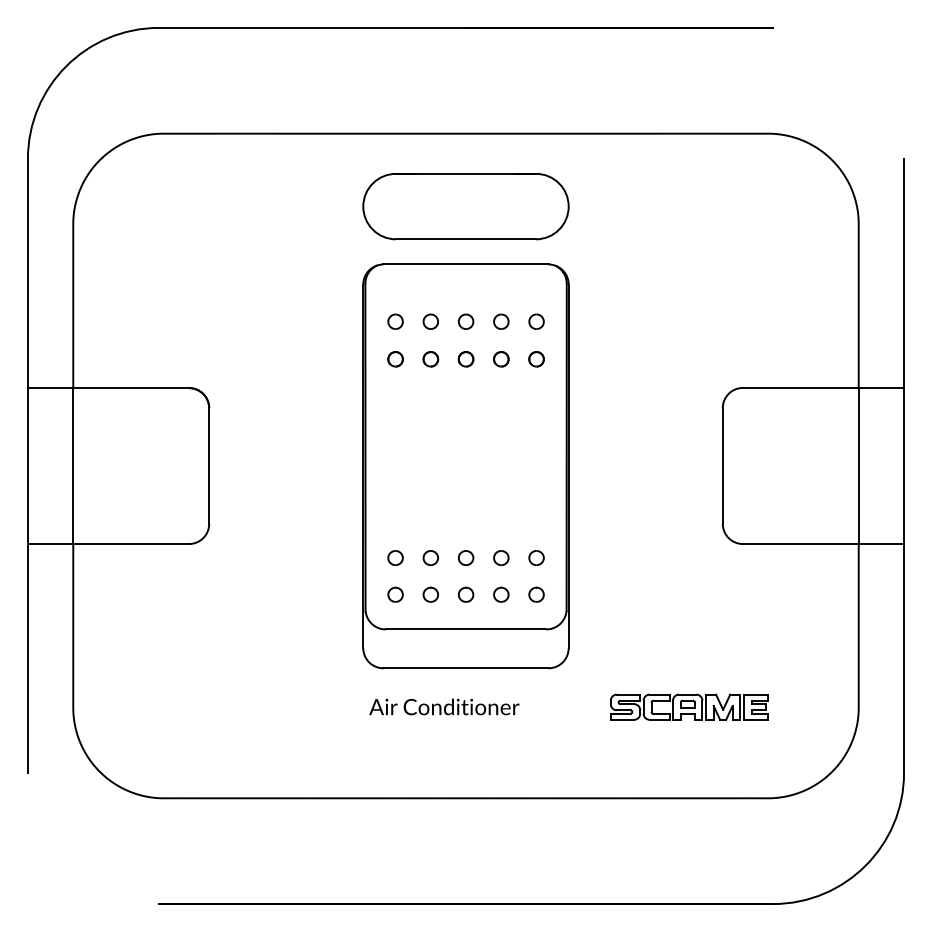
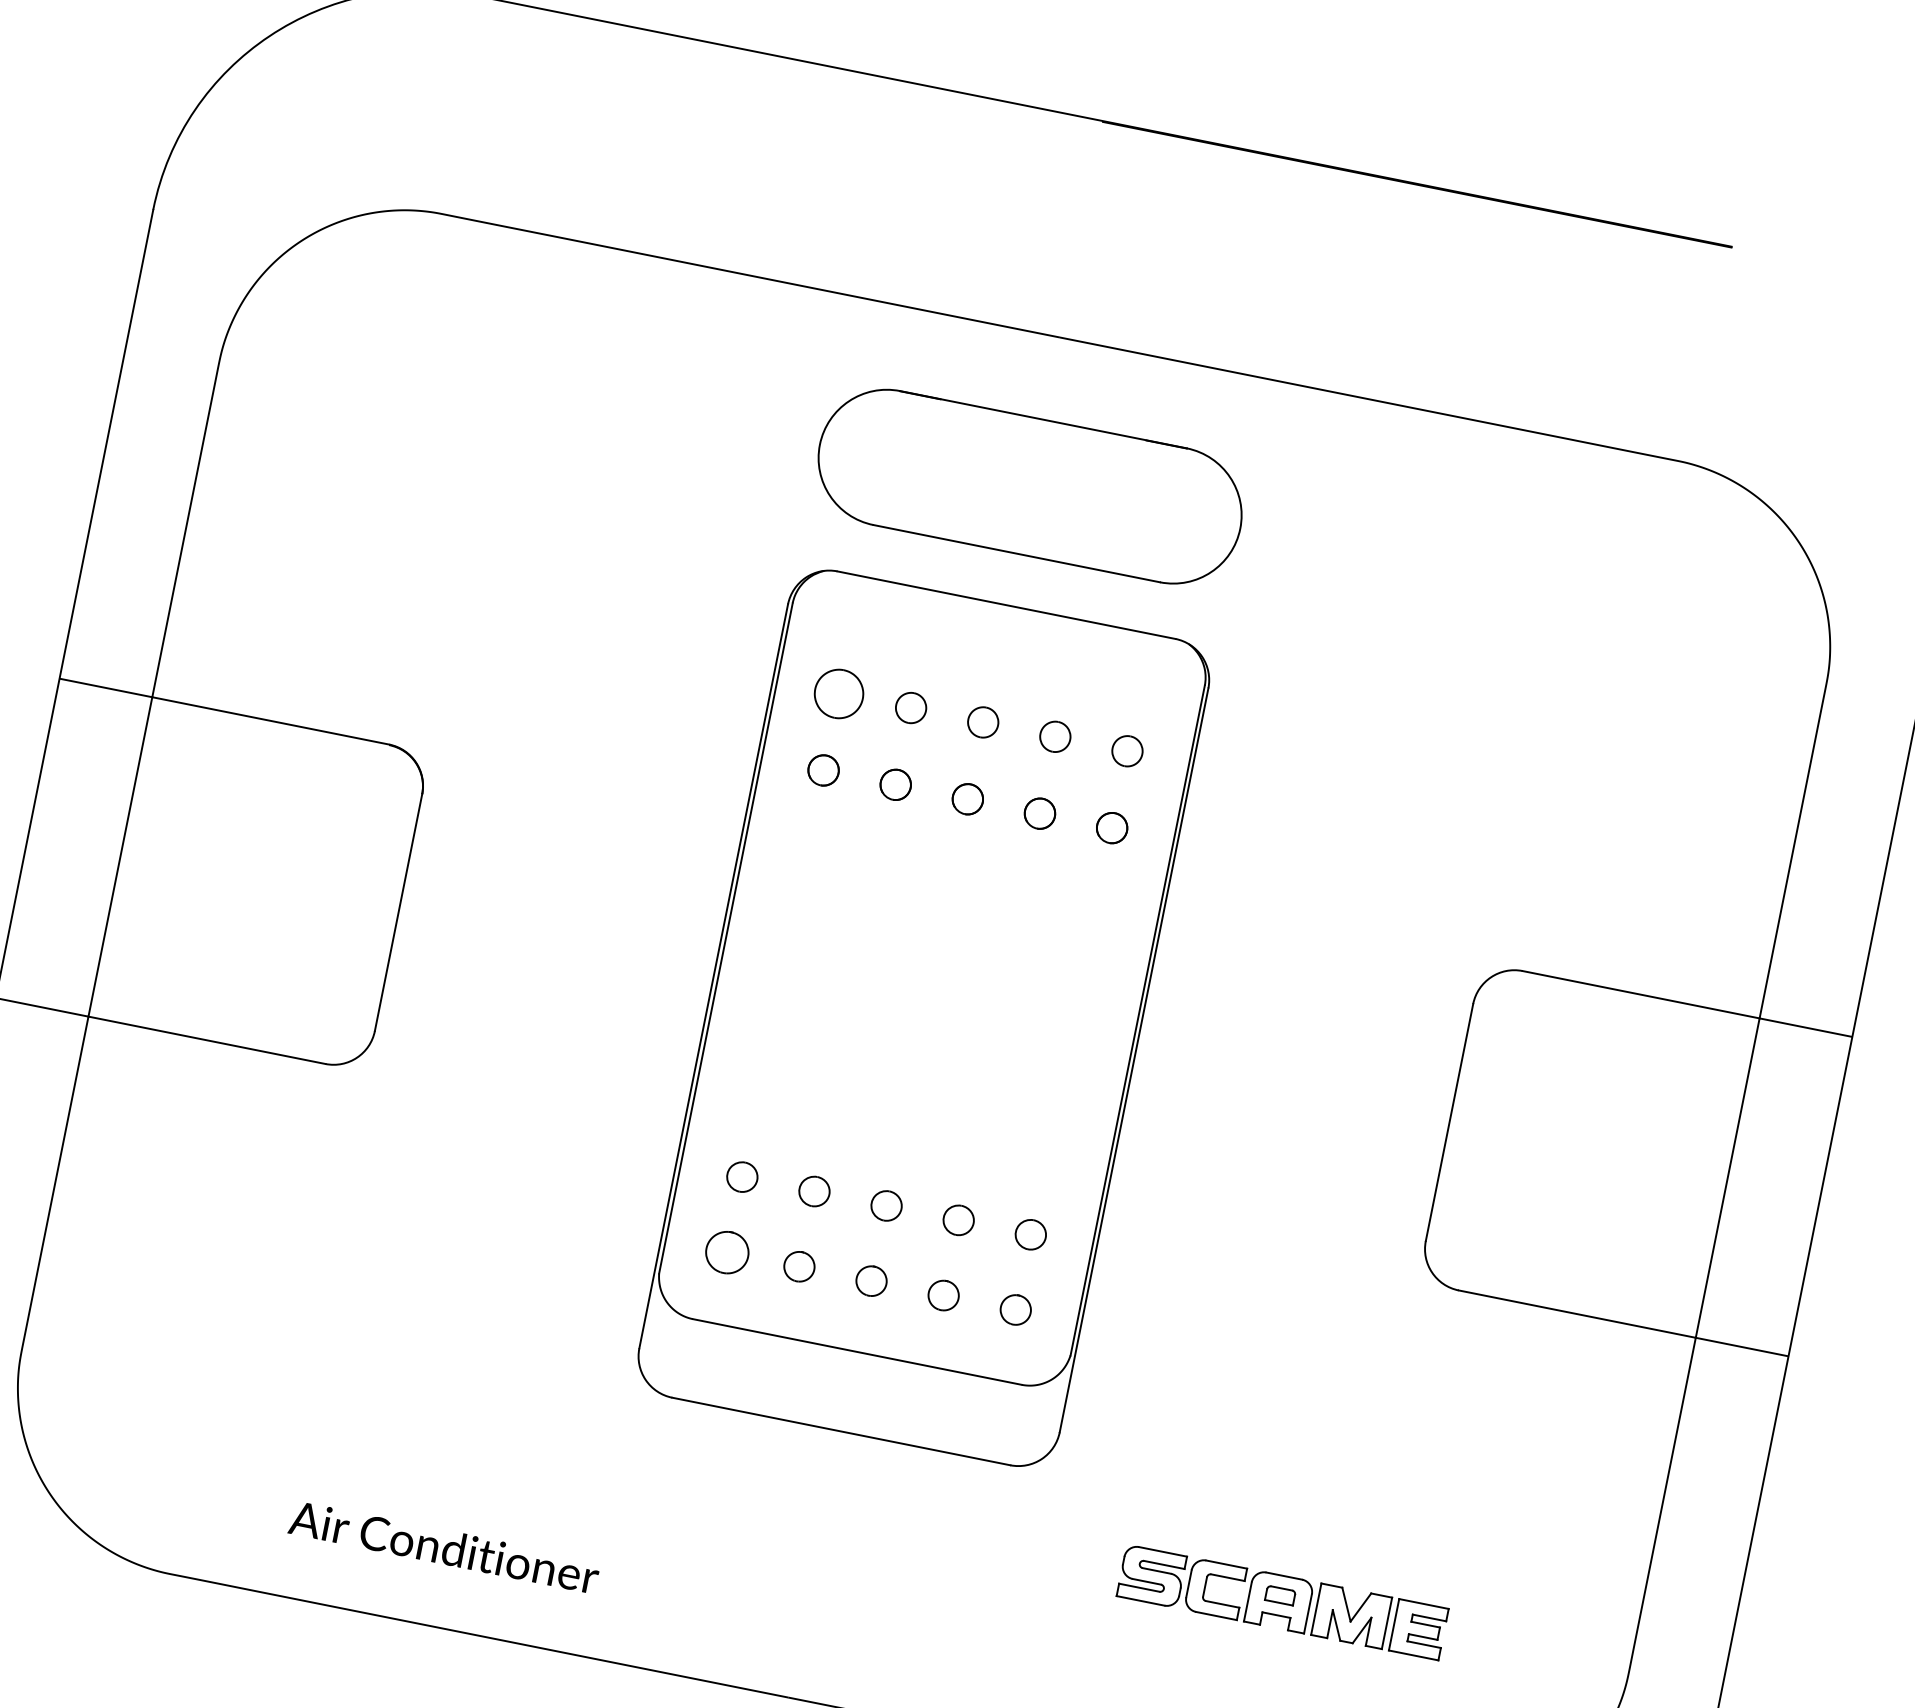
part: (395, 321) -> (838, 692), size x1.6
part: (395, 594) -> (727, 1251), size x1.4
text: (444, 706) -> (444, 1546), moved

